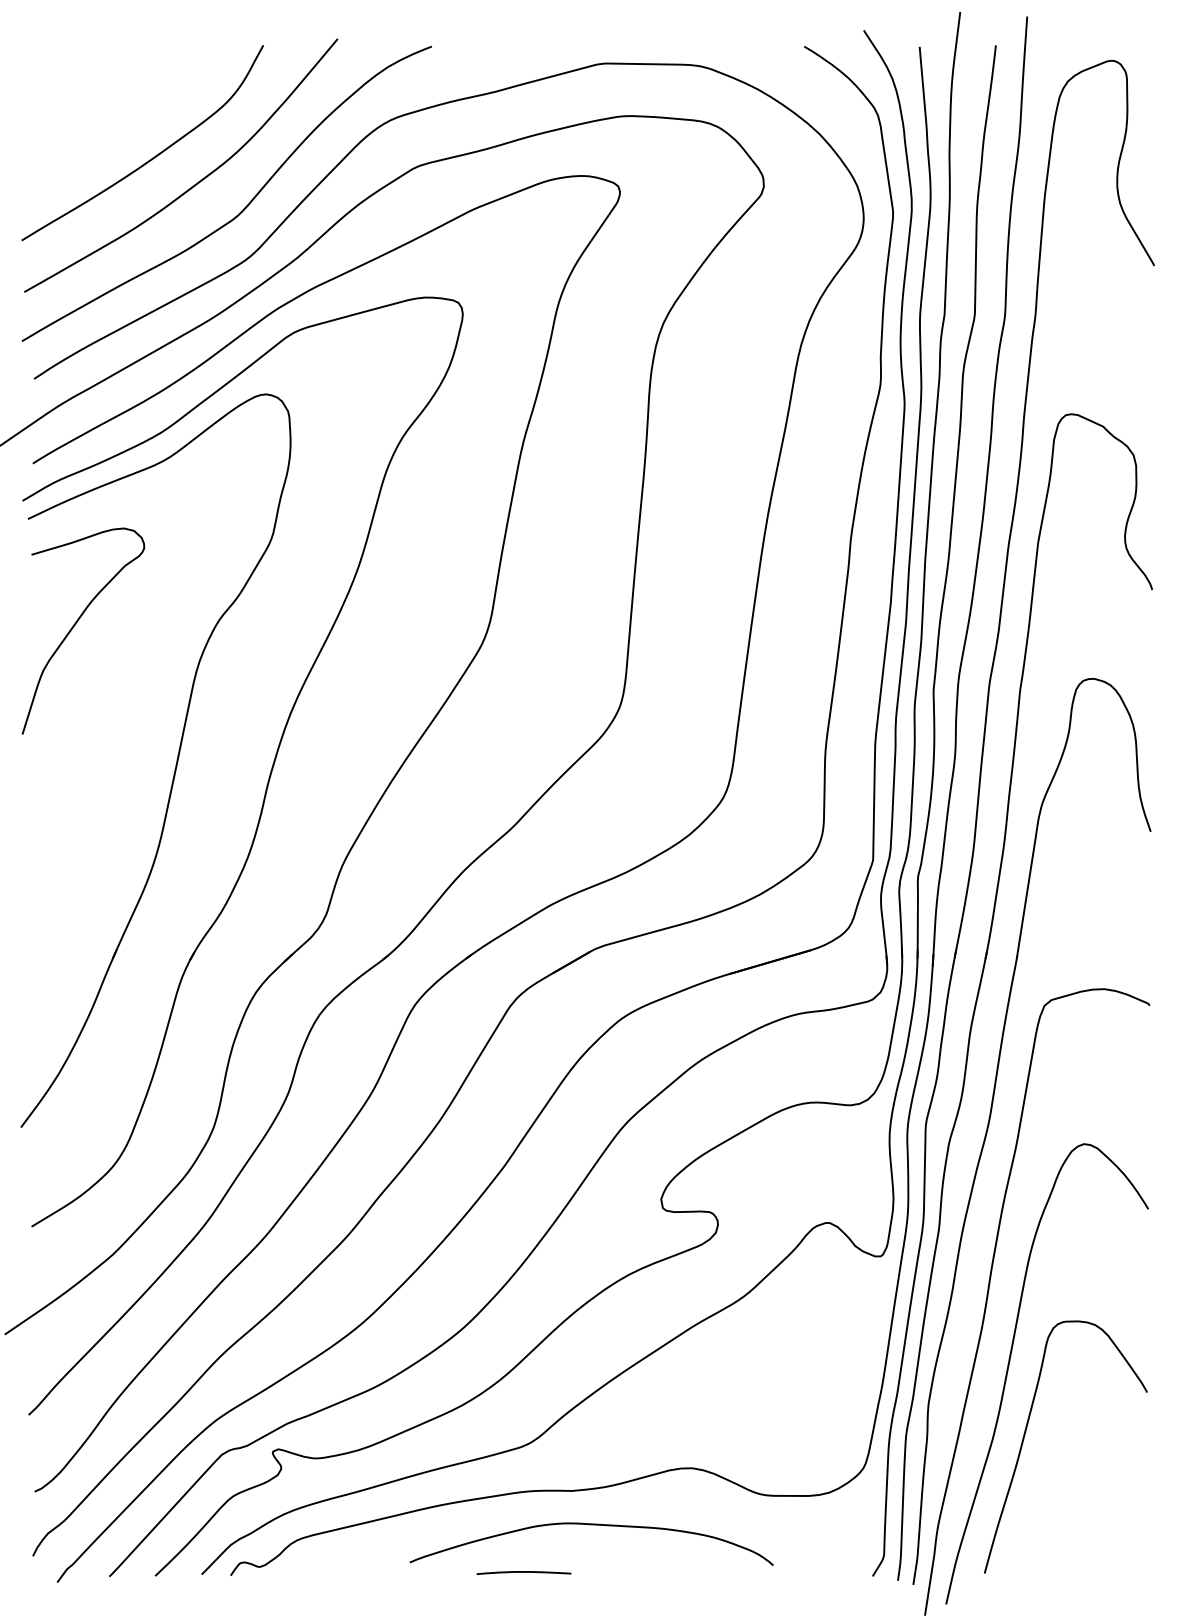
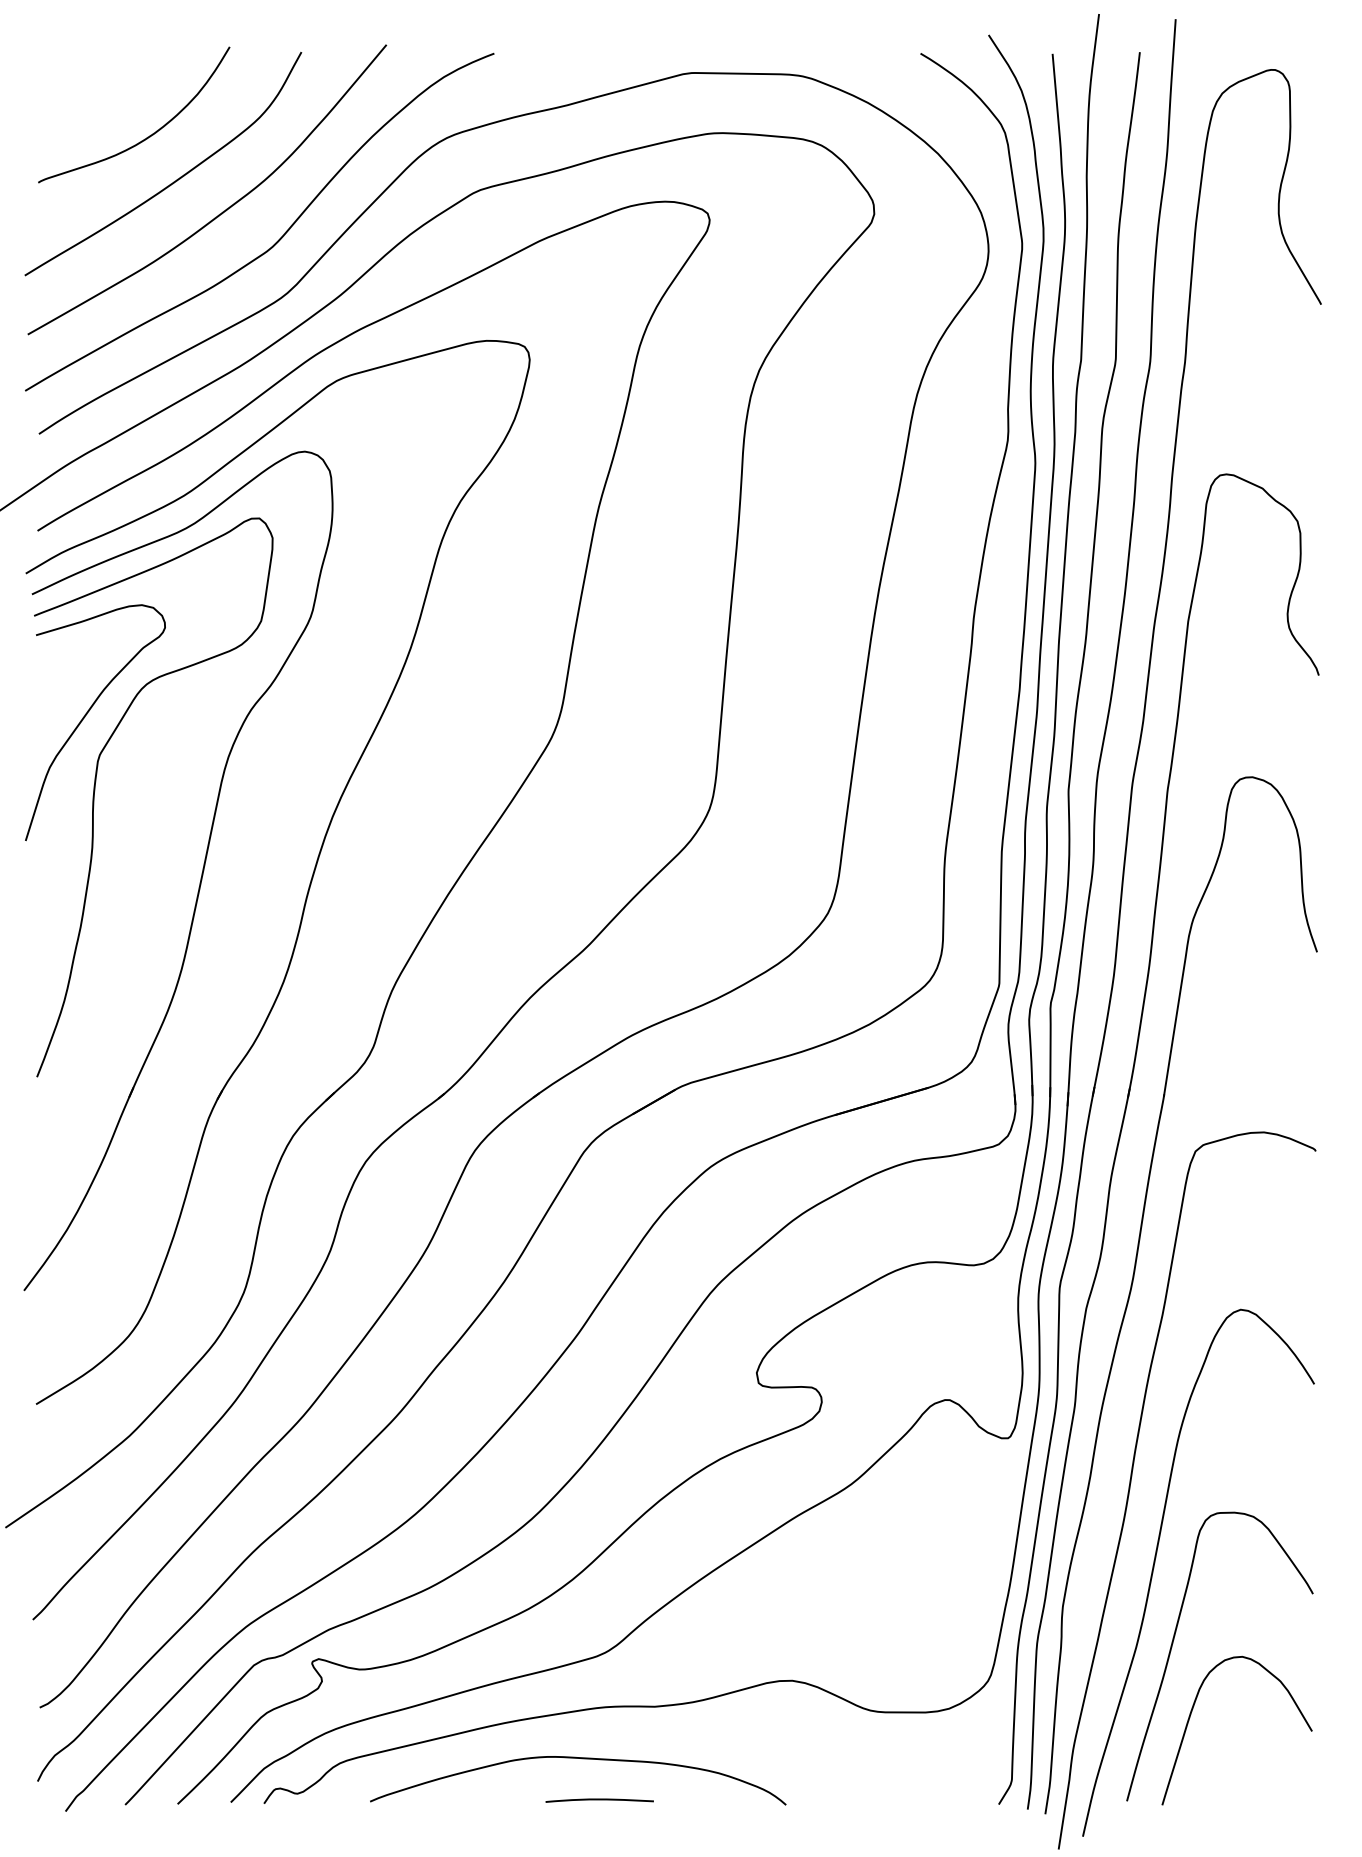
curve: (130, 118) -> (149, 135), added
curve: (83, 691) -> (95, 791), added
curve: (1041, 1497) -> (1191, 1714), added
curve: (595, 1525) -> (582, 1759), moved

